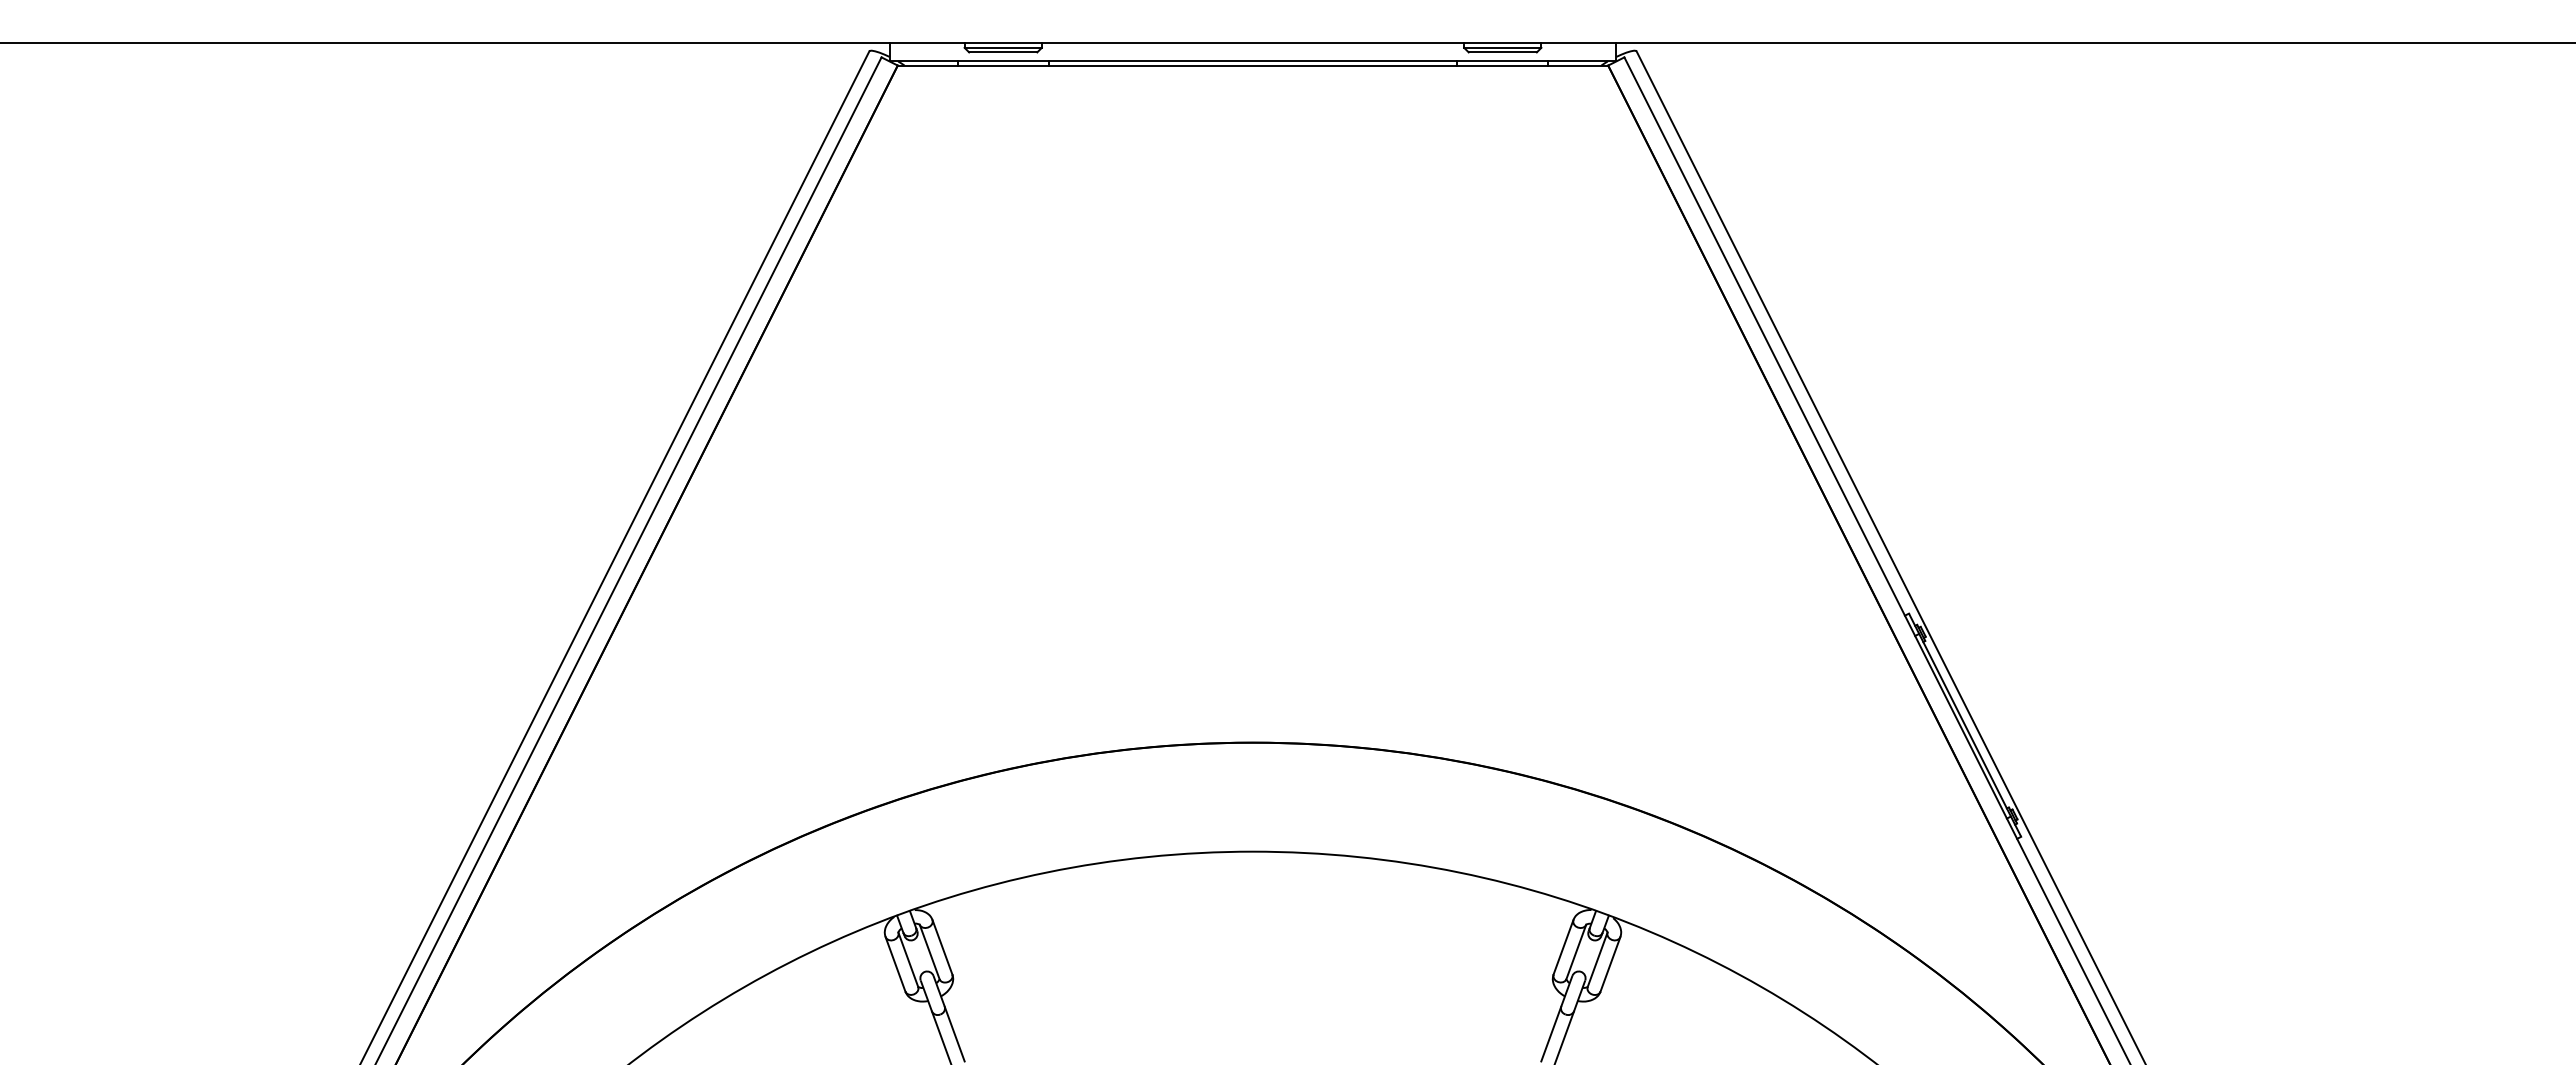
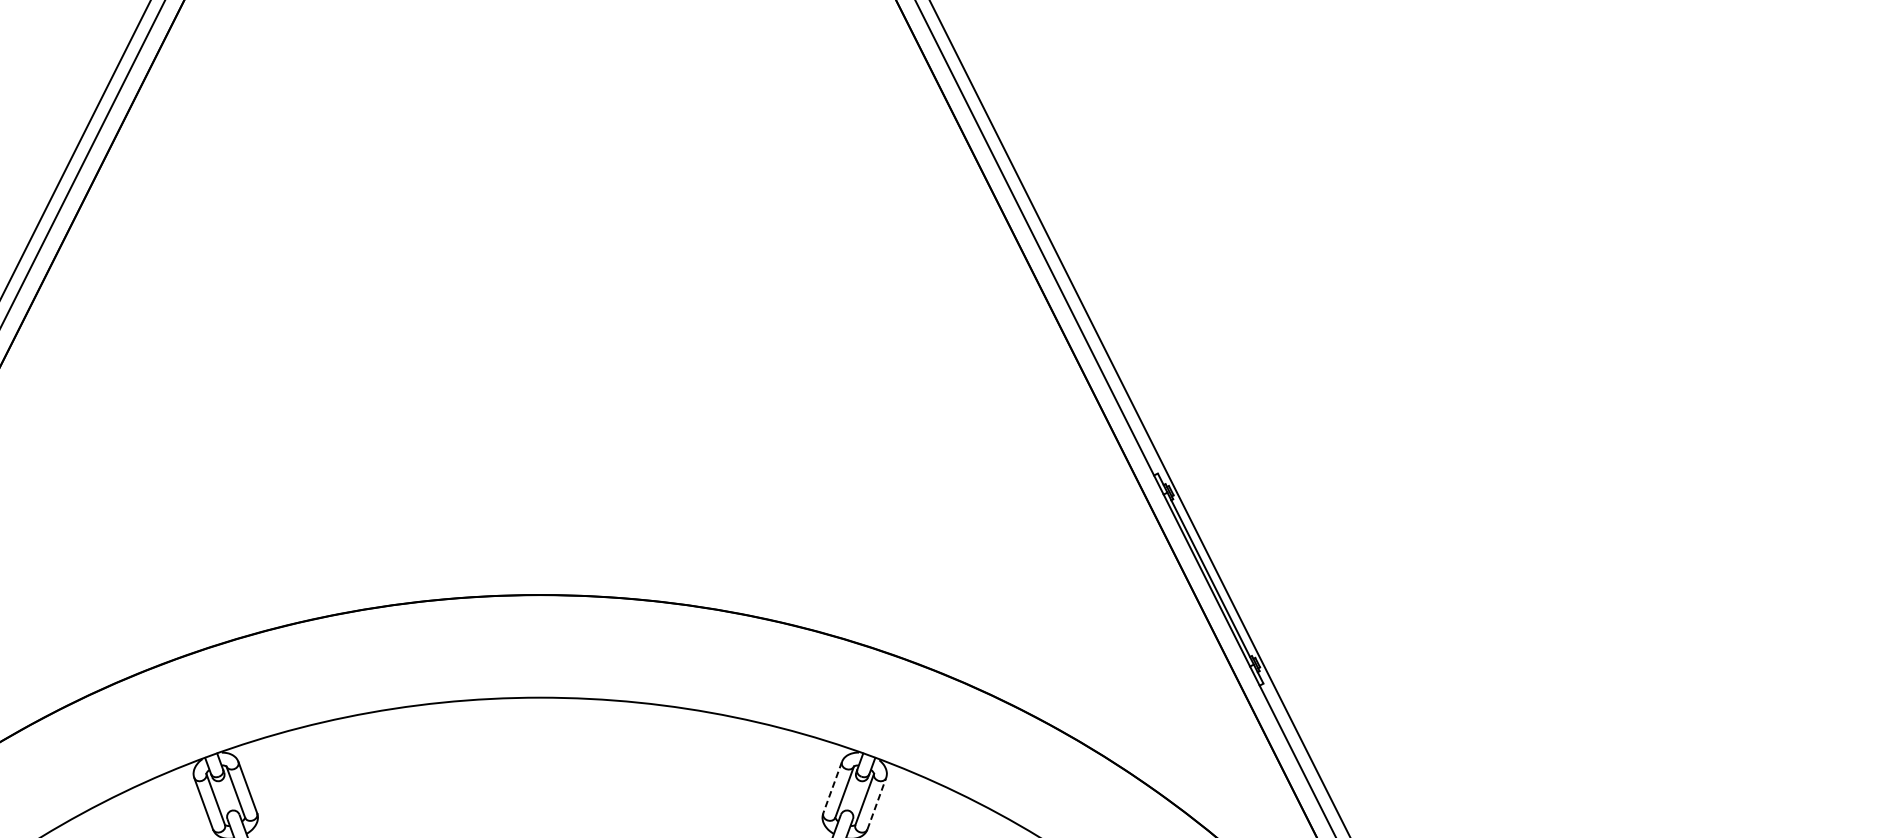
line: (1563, 947) -> (832, 787), solid -> dashed
line: (1610, 963) -> (876, 802), solid -> dashed

